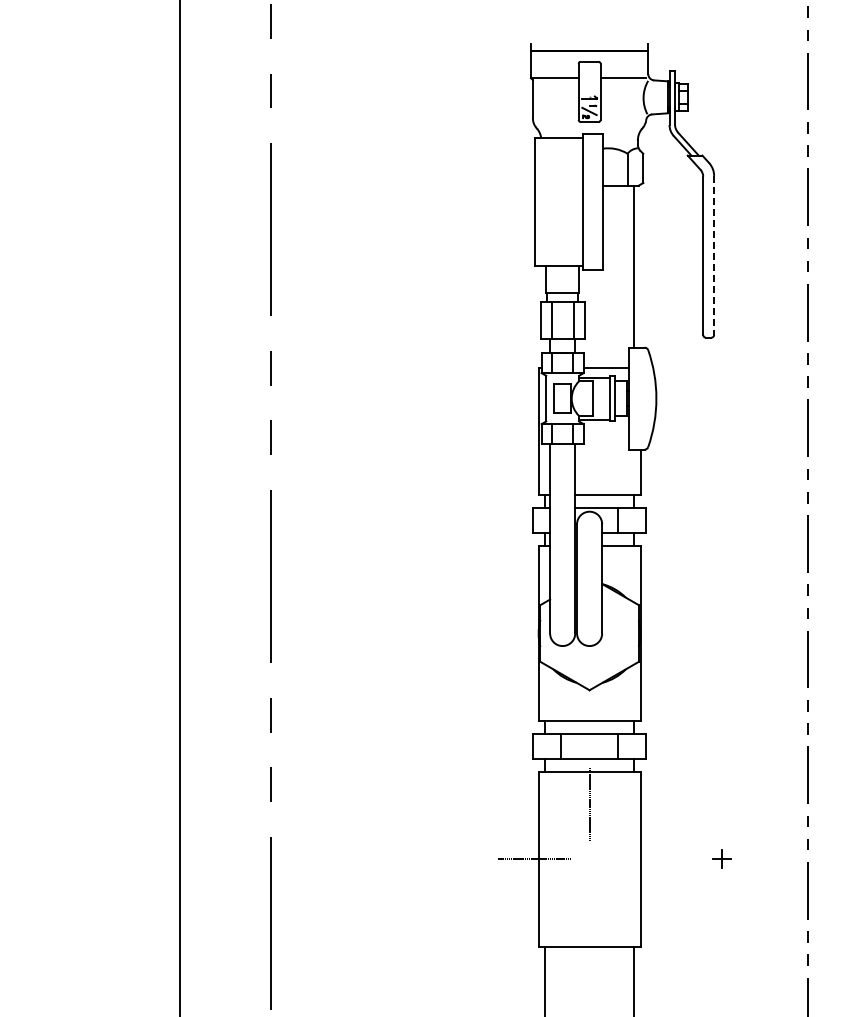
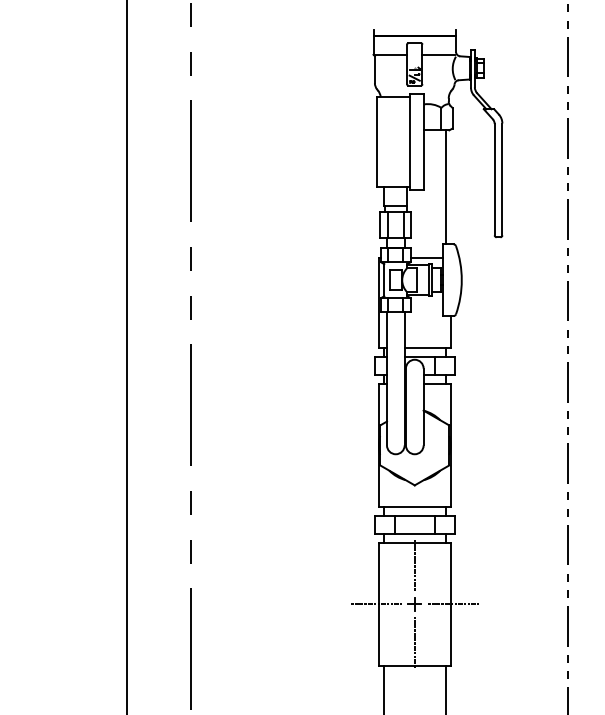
line: (714, 255) -> (502, 179), dashed -> solid
part: (721, 858) -> (414, 603), moved
line: (643, 859) -> (452, 604), added
line: (589, 913) -> (414, 642), added

